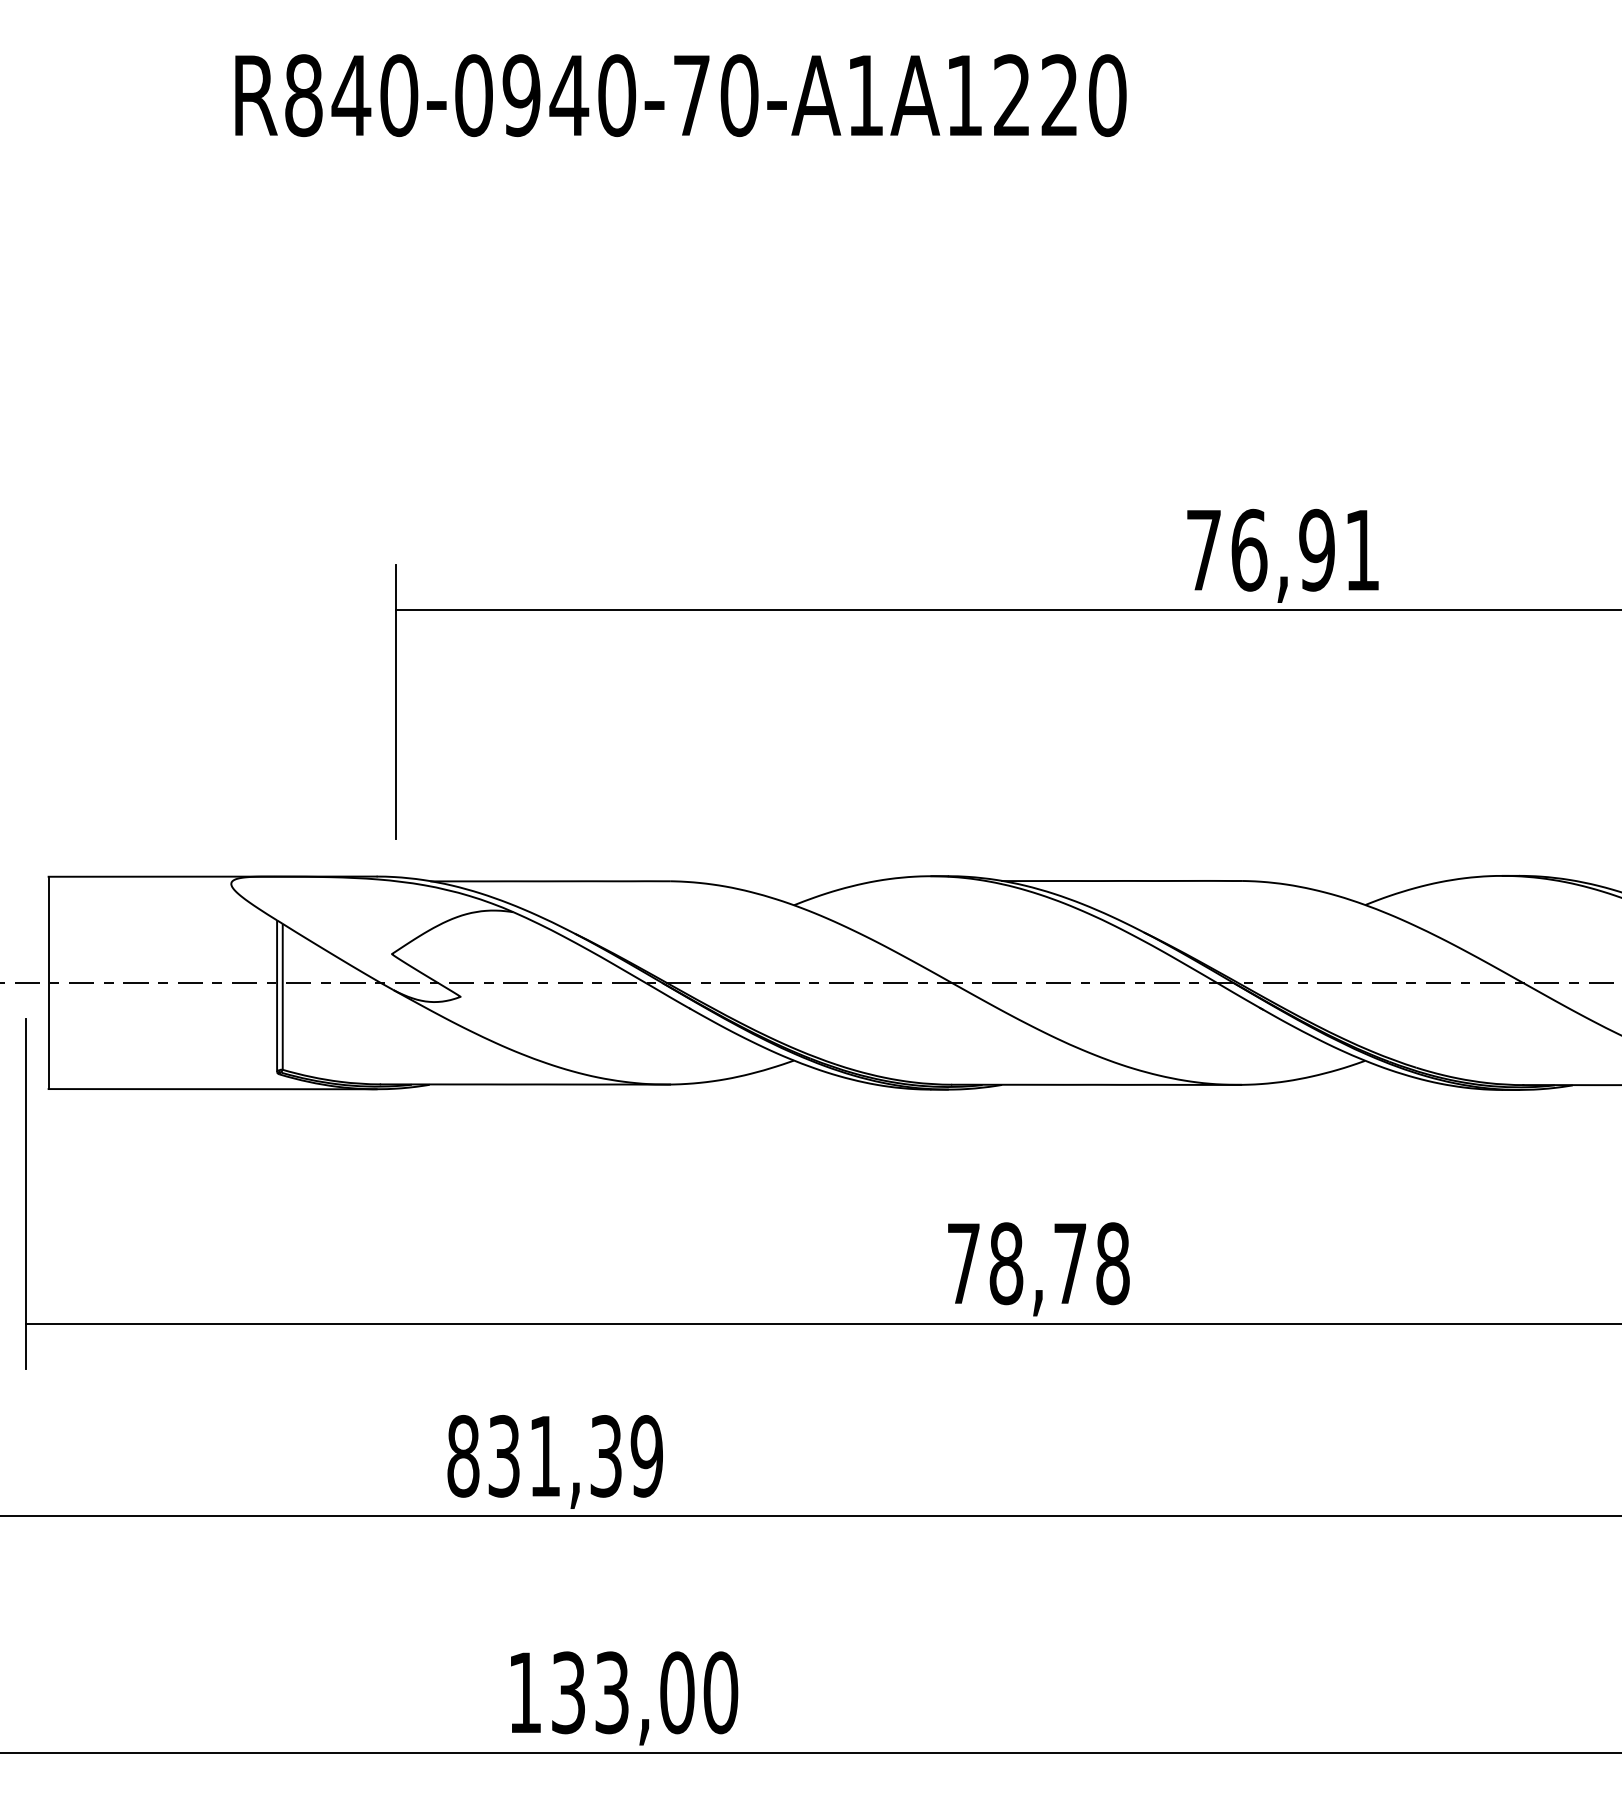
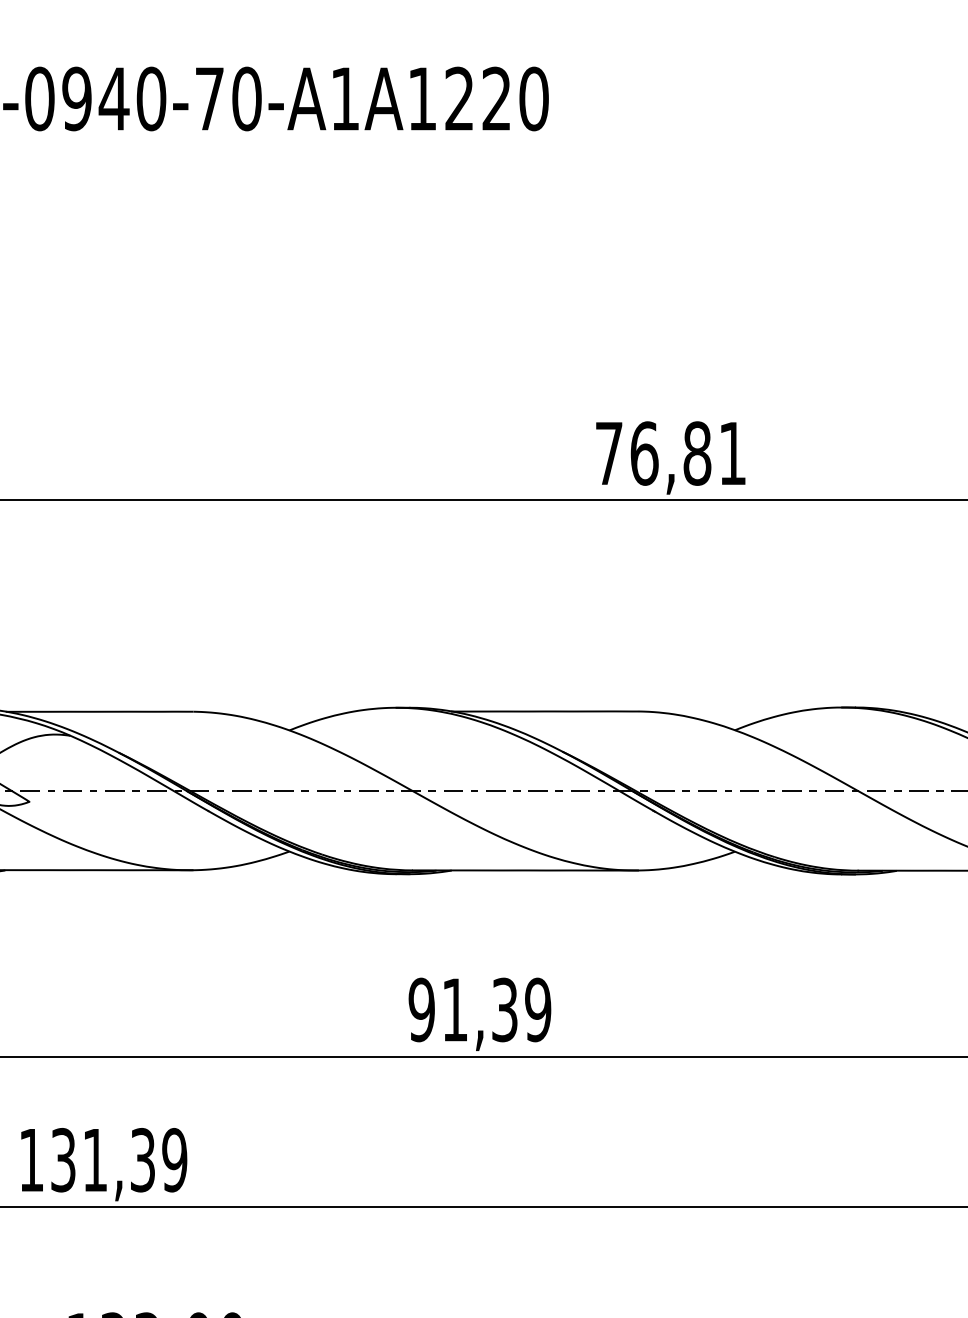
text: (1316, 550) -> (696, 453), 76,91 -> 76,81
text: (1037, 1263) -> (479, 1009), 78,78 -> 91,39
text: (463, 1456) -> (31, 1160), 831,39 -> 131,39

